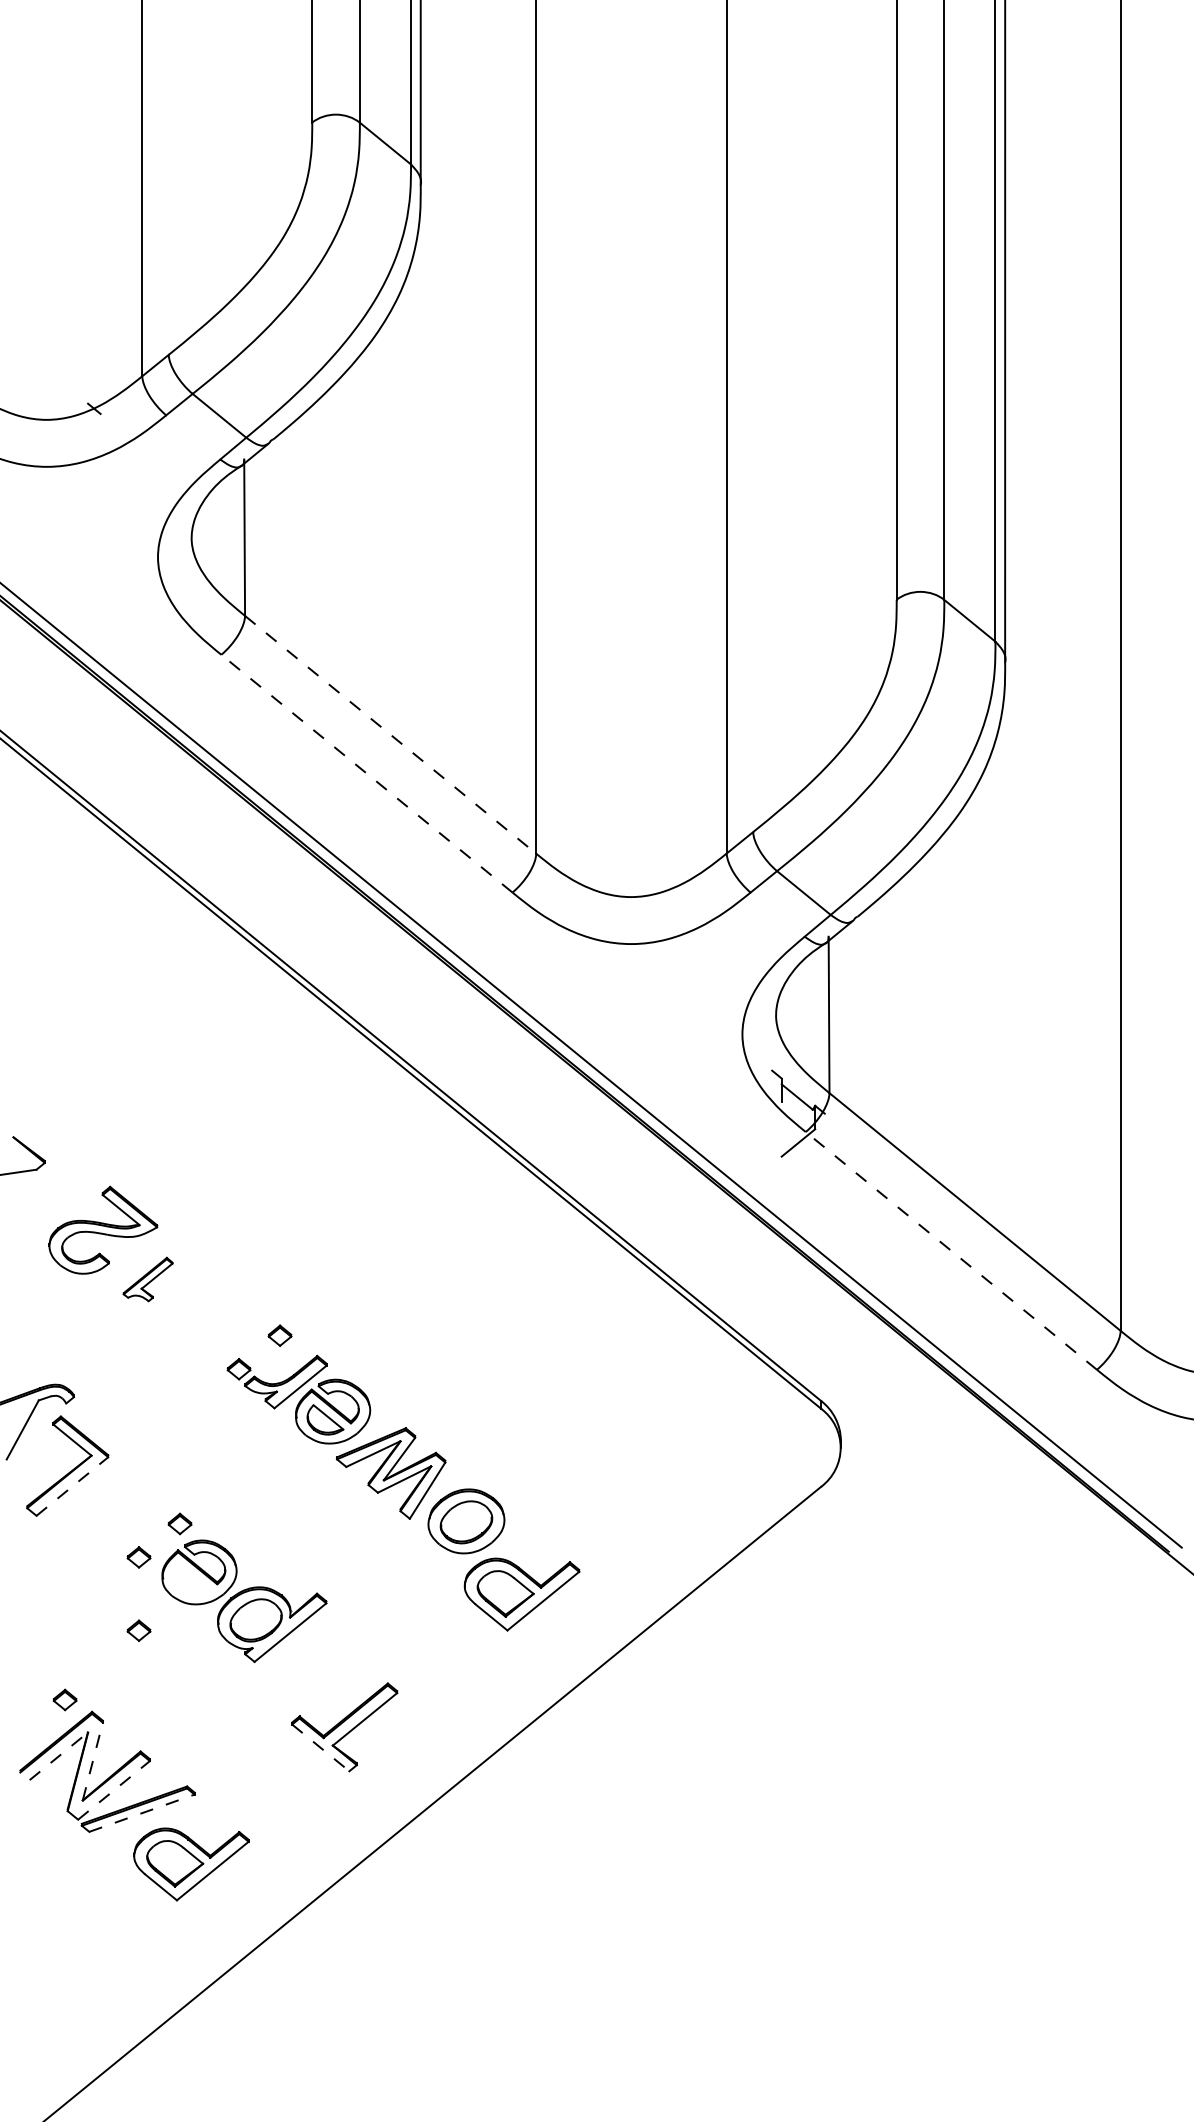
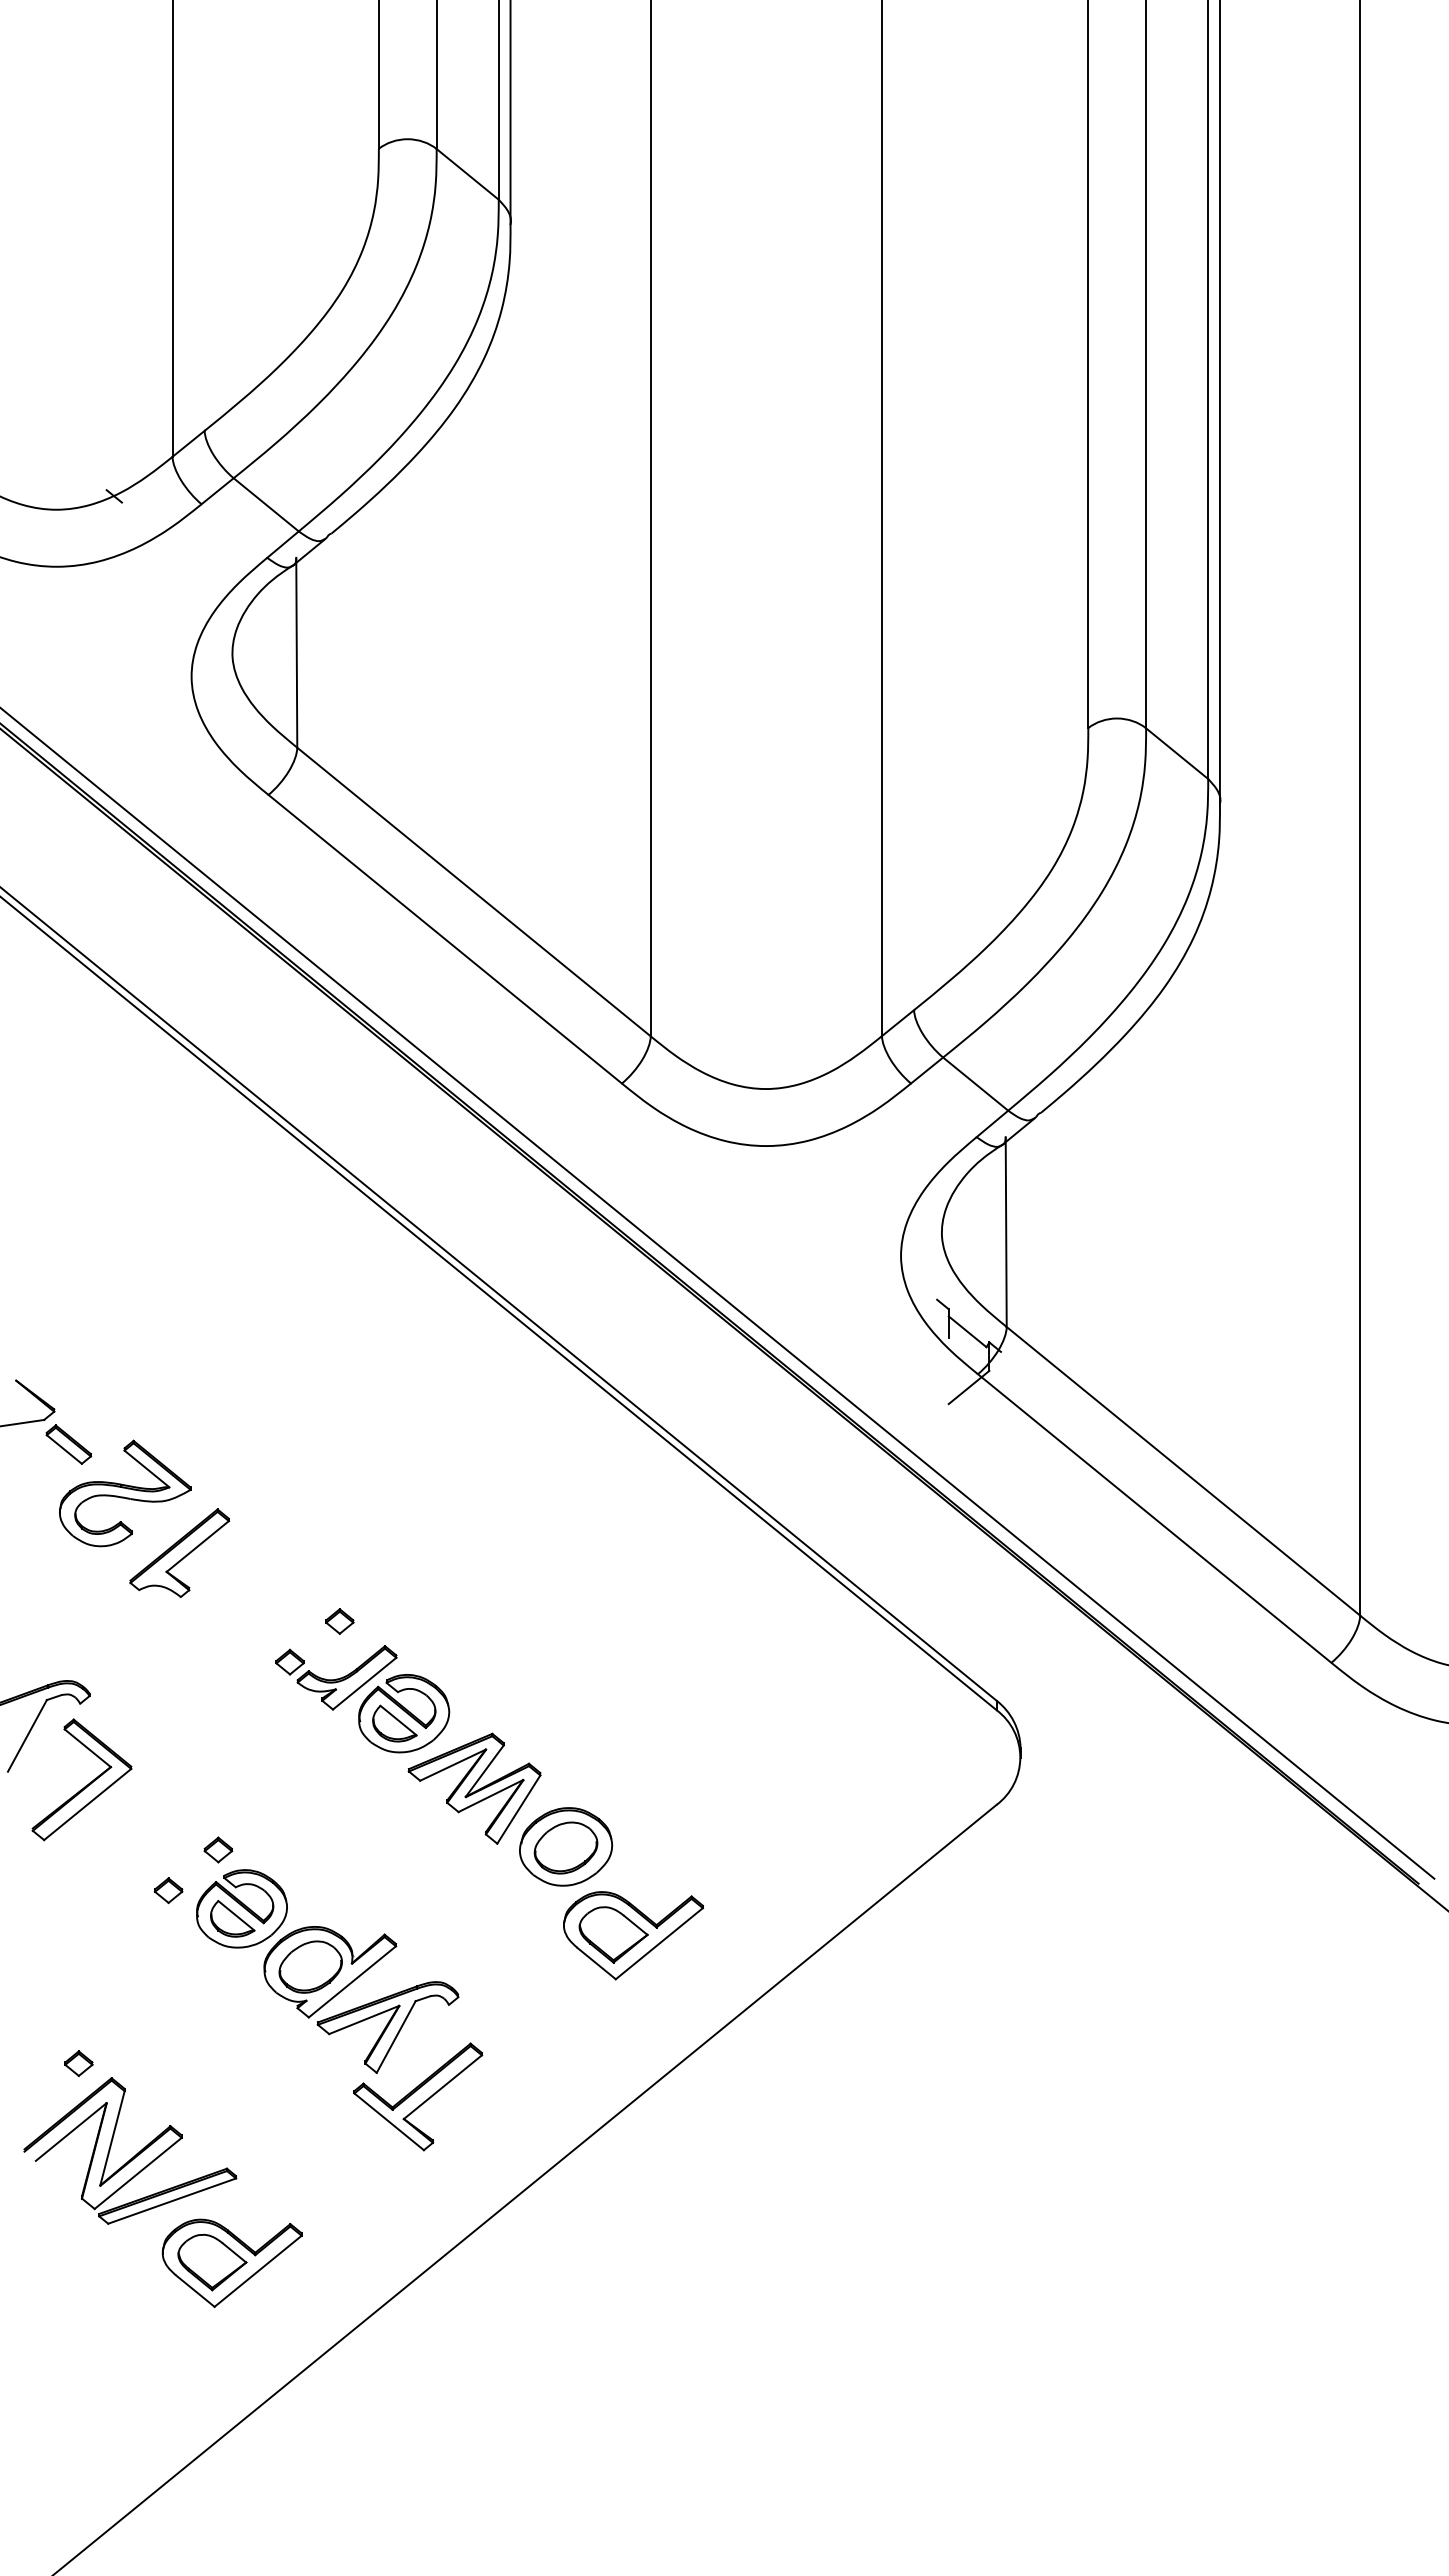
line: (391, 735) -> (474, 892), dashed -> solid
line: (366, 773) -> (444, 938), dashed -> solid
part: (56, 1189) -> (68, 1444), added
line: (951, 1250) -> (1154, 1518), dashed -> solid
part: (148, 1279) -> (179, 1553), size x1.67
line: (73, 1486) -> (88, 1804), dashed -> solid
part: (191, 1580) -> (232, 1918), added
part: (138, 1630) -> (168, 1979), removed
part: (319, 1670) -> (387, 2027), added
line: (321, 1747) -> (389, 2121), dashed -> solid
line: (59, 1756) -> (71, 2132), dashed -> solid
line: (92, 1761) -> (112, 2138), dashed -> solid
line: (114, 1790) -> (138, 2173), dashed -> solid
line: (142, 1813) -> (172, 2201), dashed -> solid

